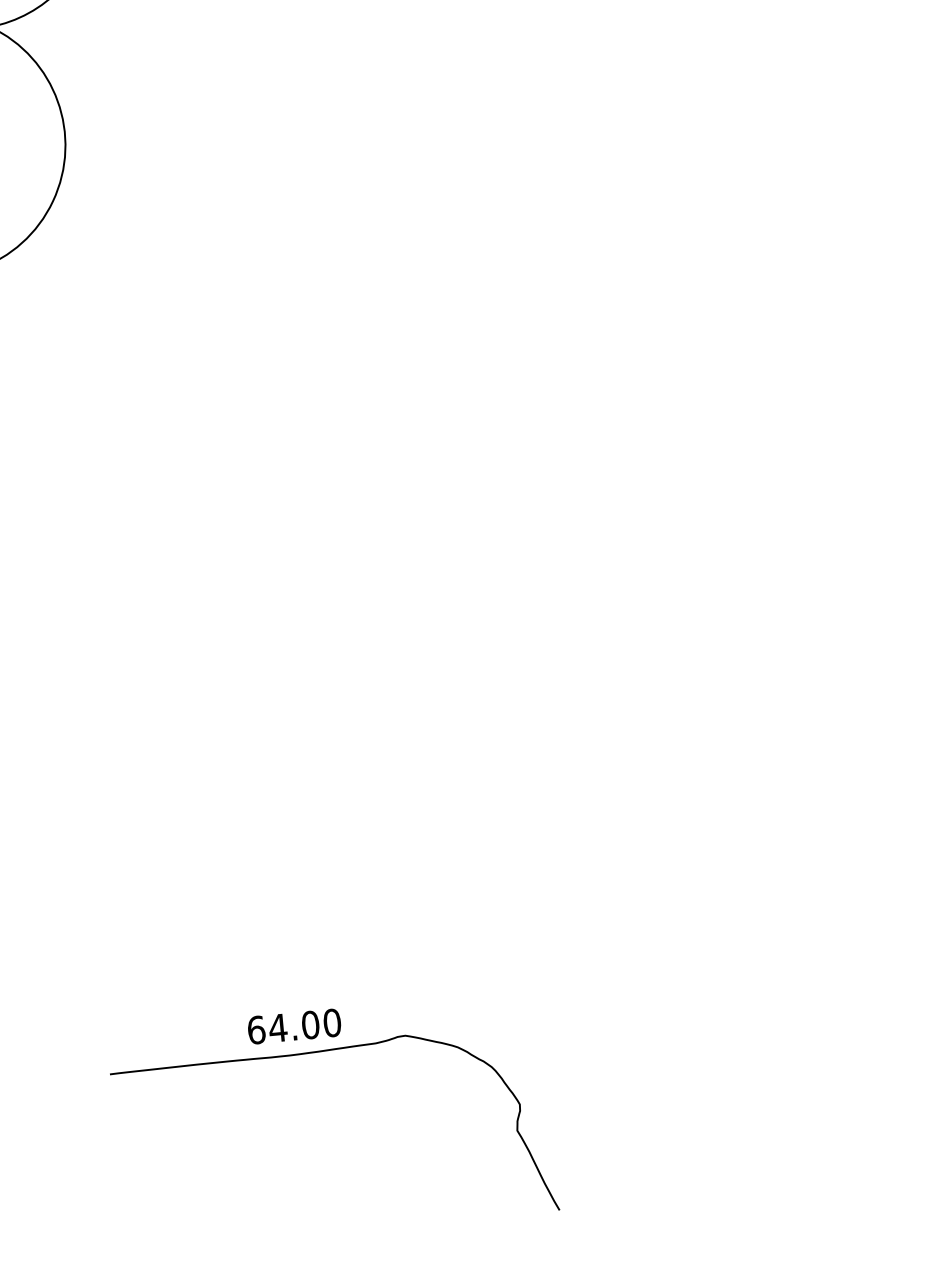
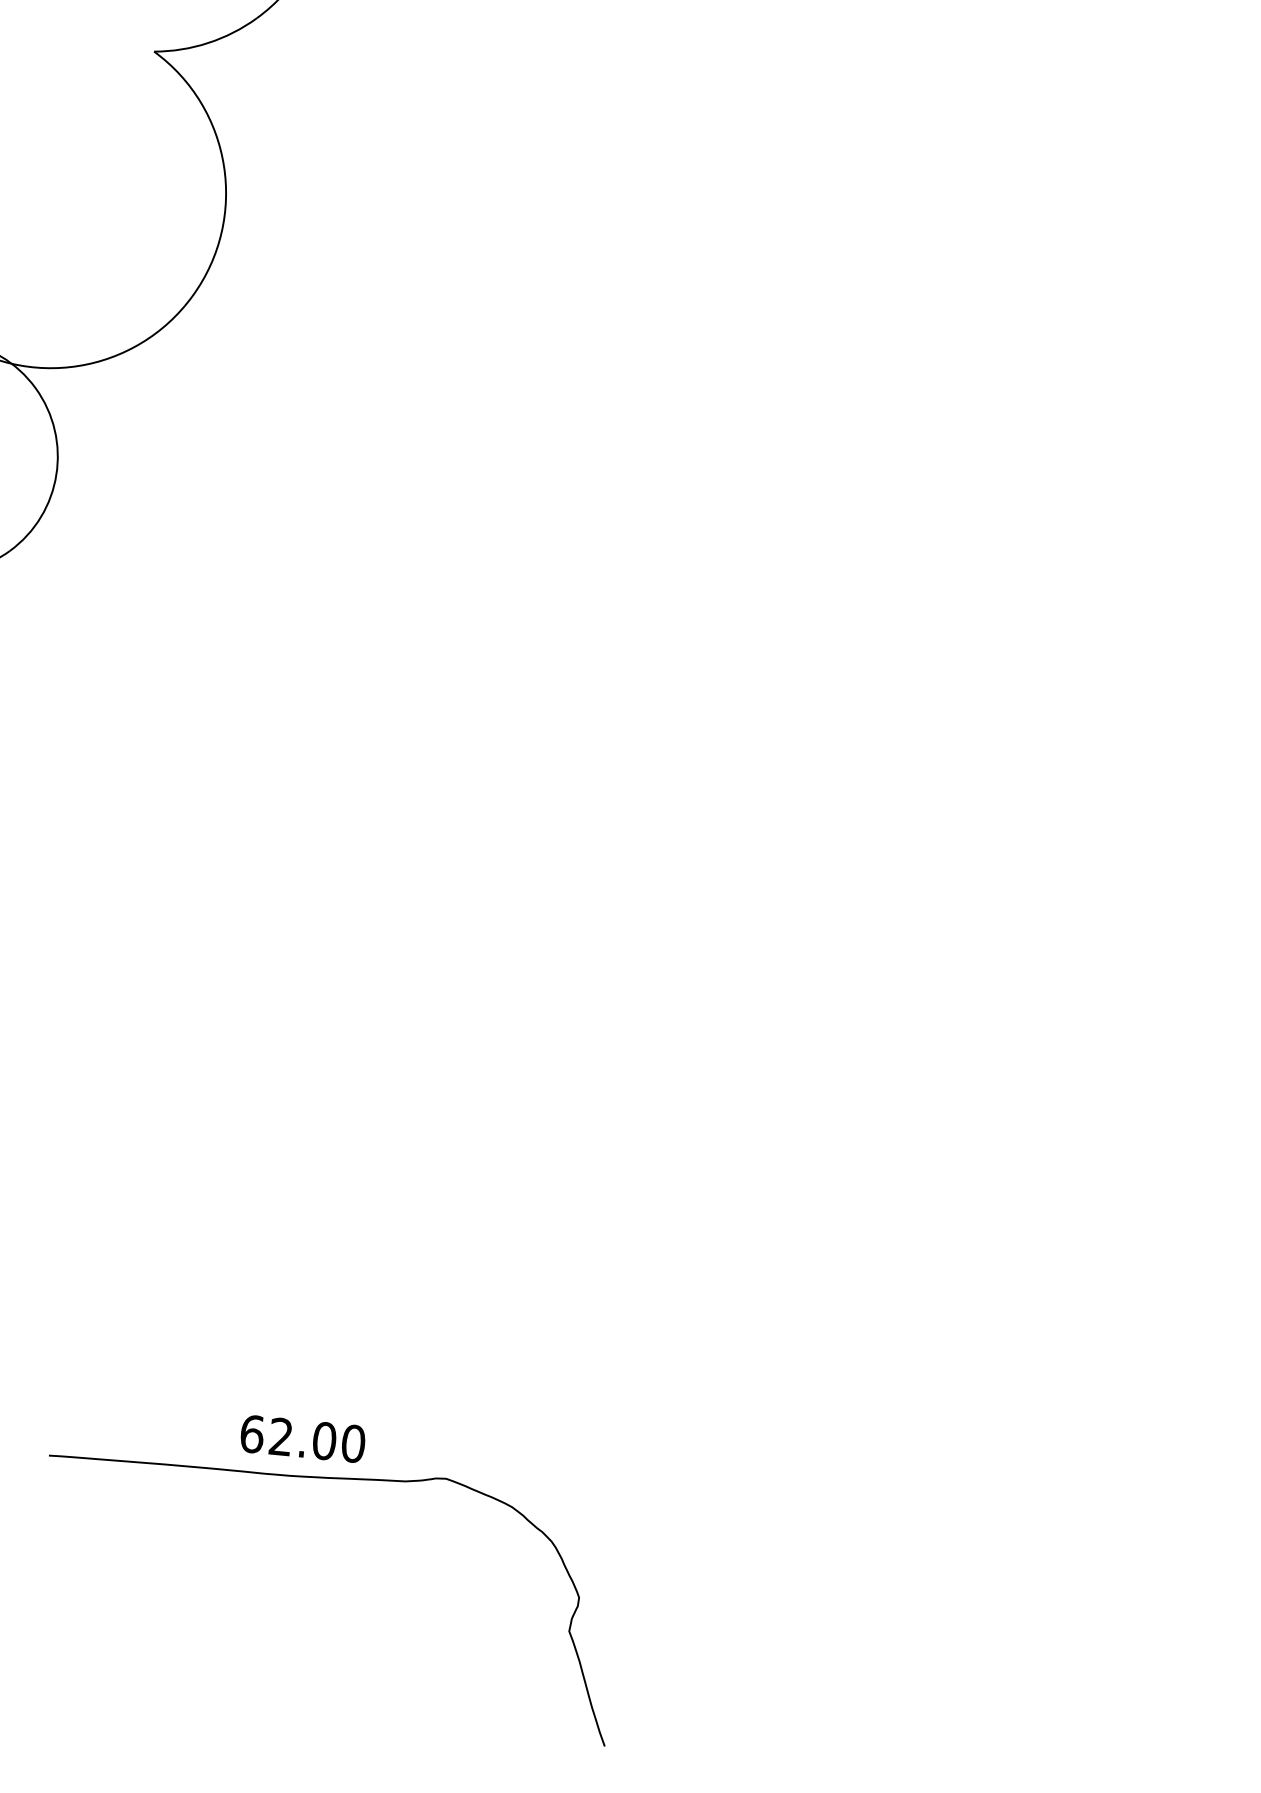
text: (277, 1027) -> (280, 1436), 64.00 -> 62.00

